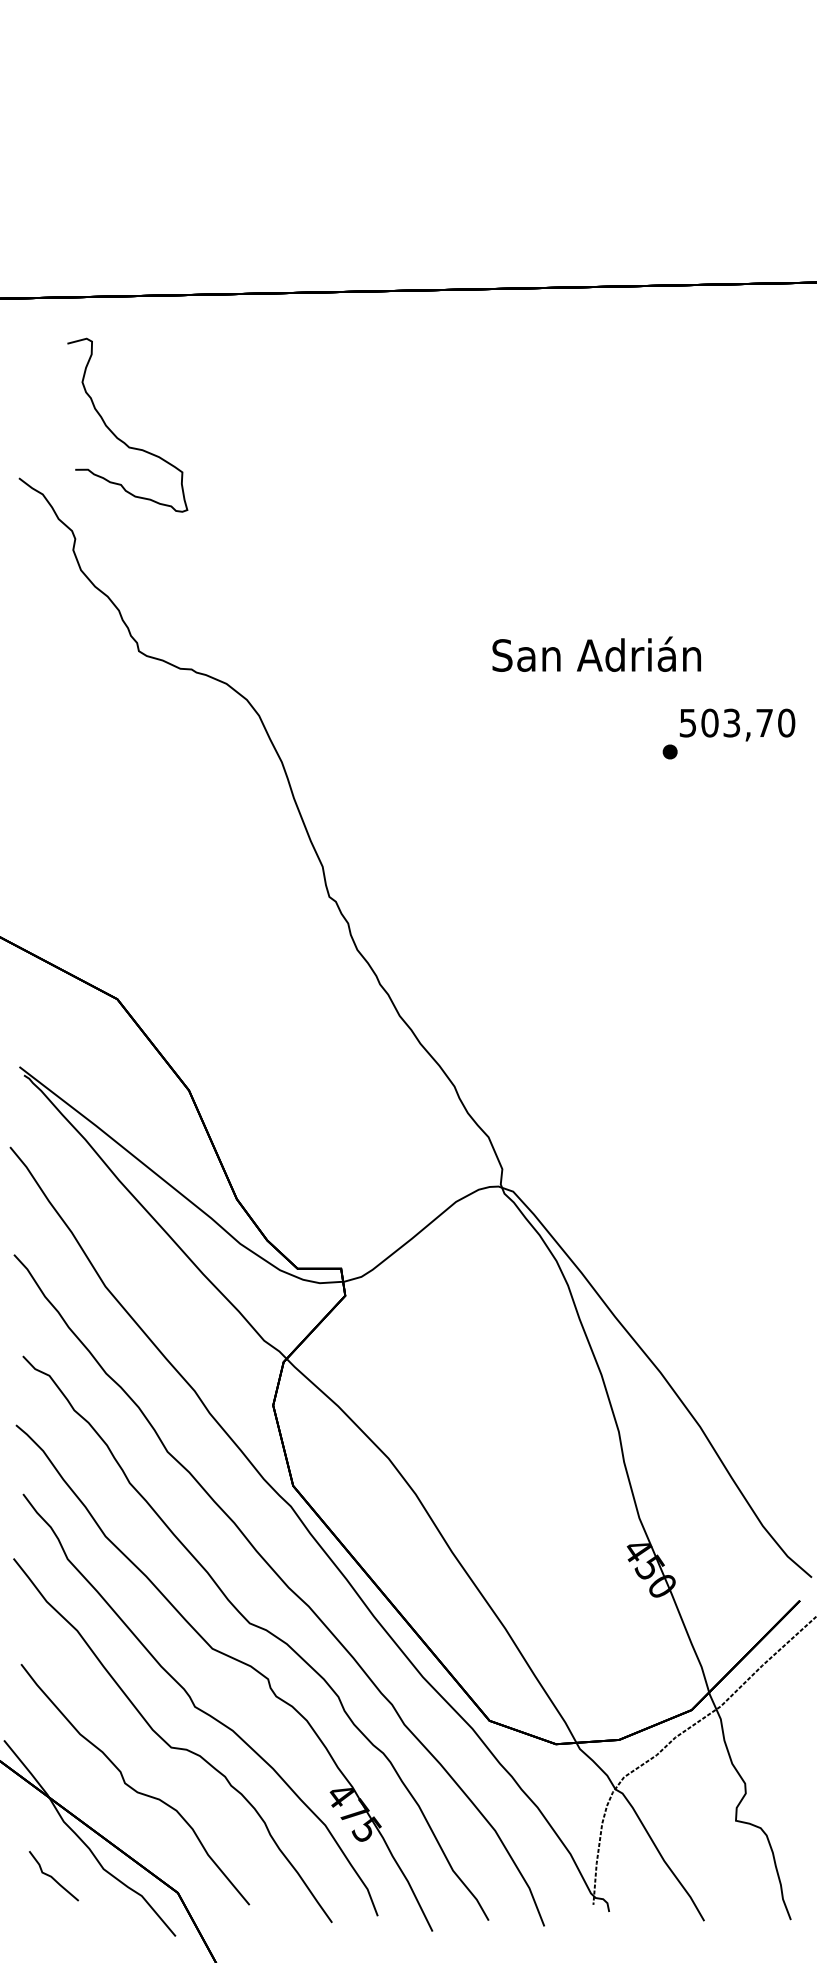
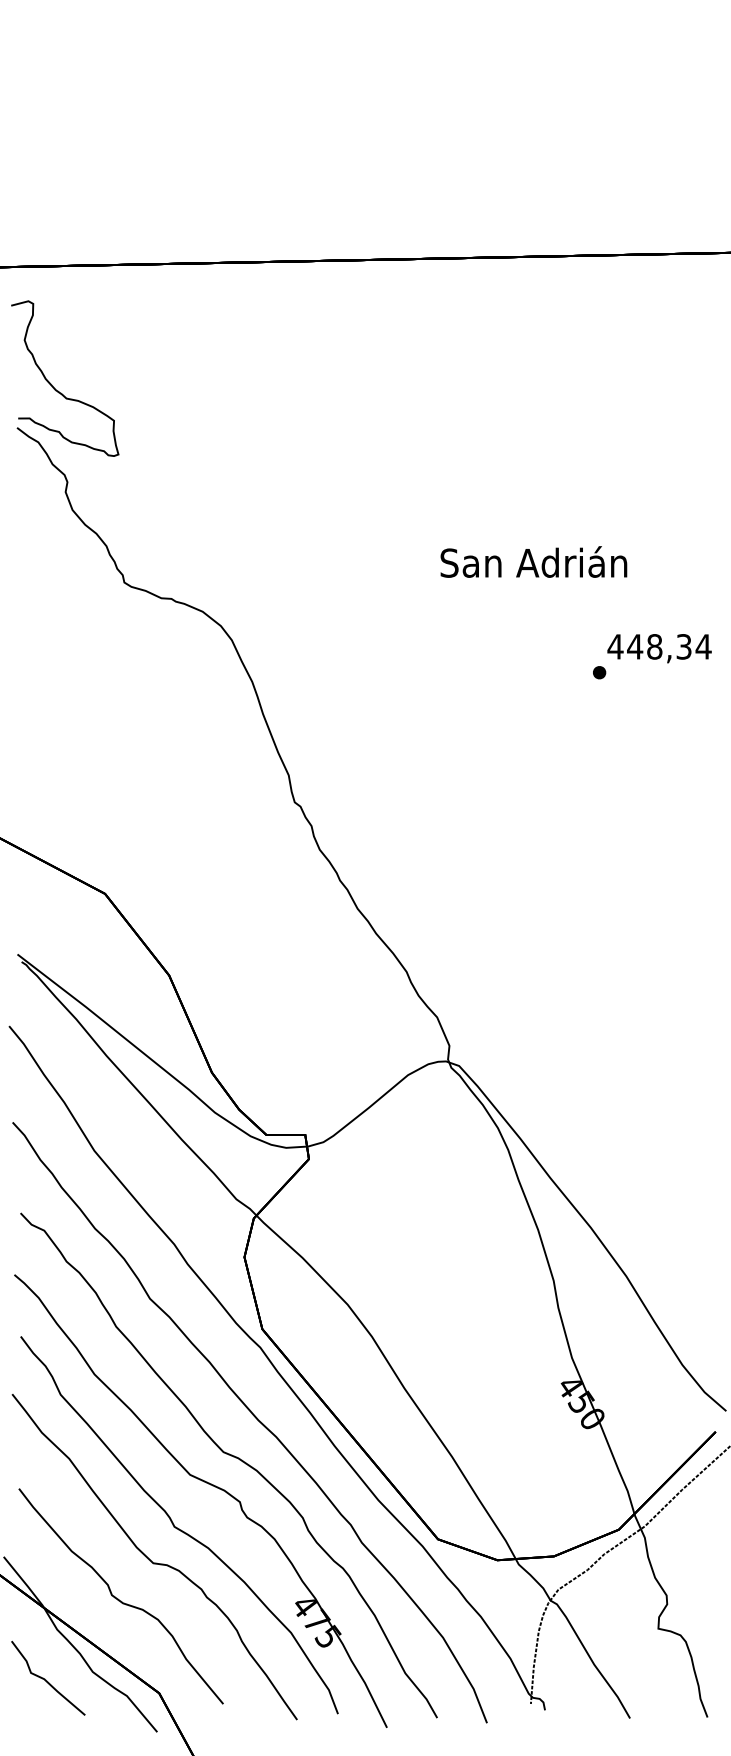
curve: (116, 435) -> (55, 387), moved
text: (596, 653) -> (533, 561), moved
text: (736, 722) -> (658, 646), 503,70 -> 448,34
part: (53, 1875) -> (47, 1677), size x1.67

